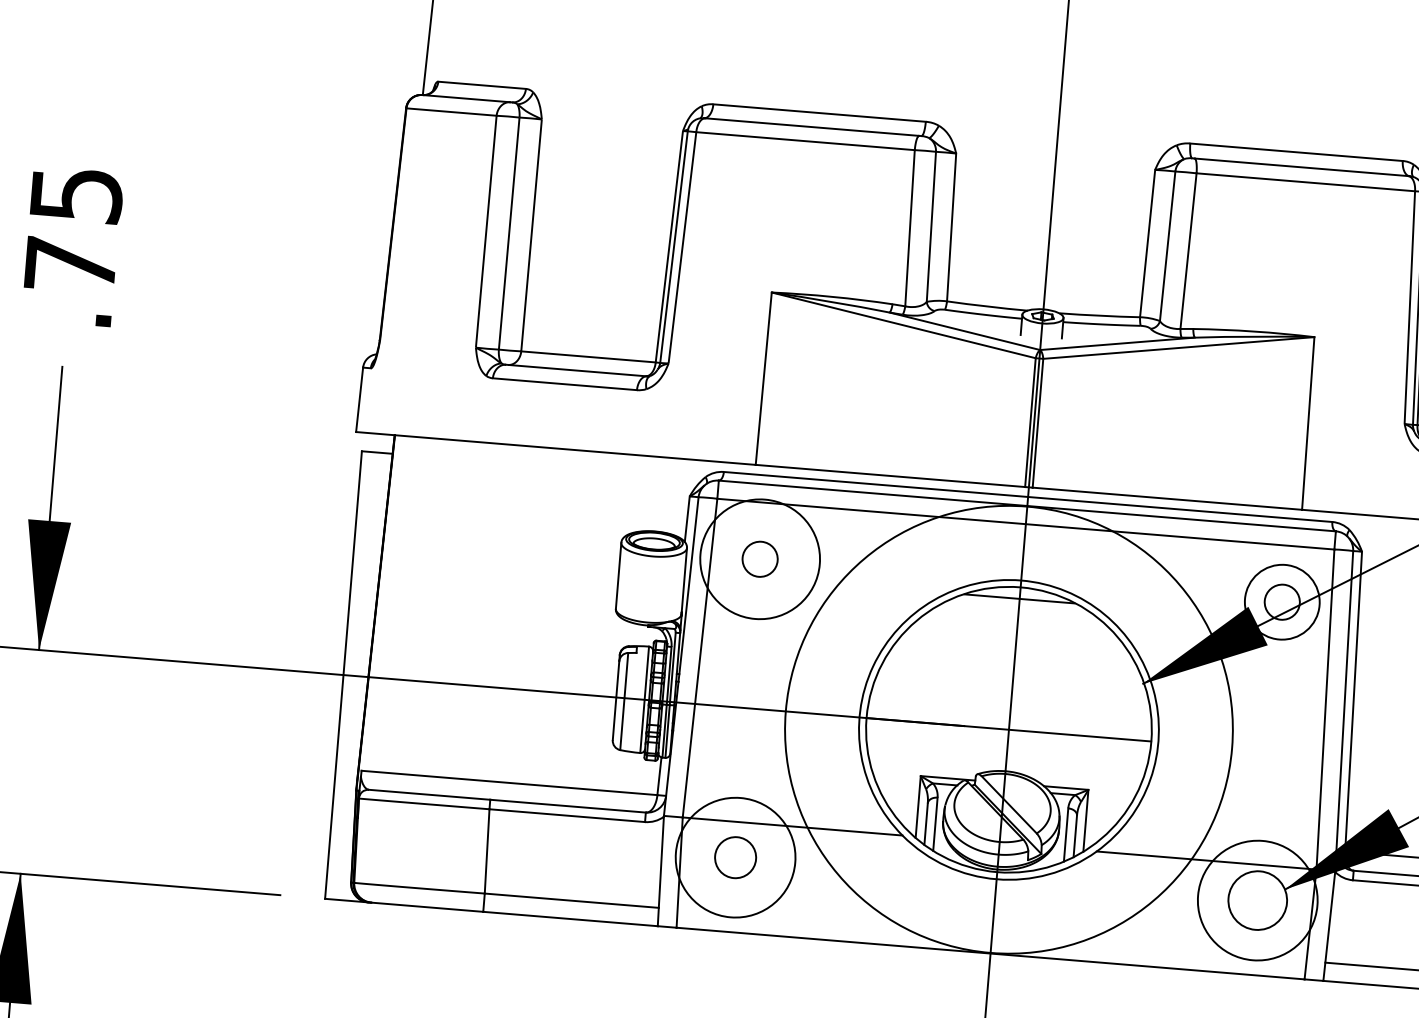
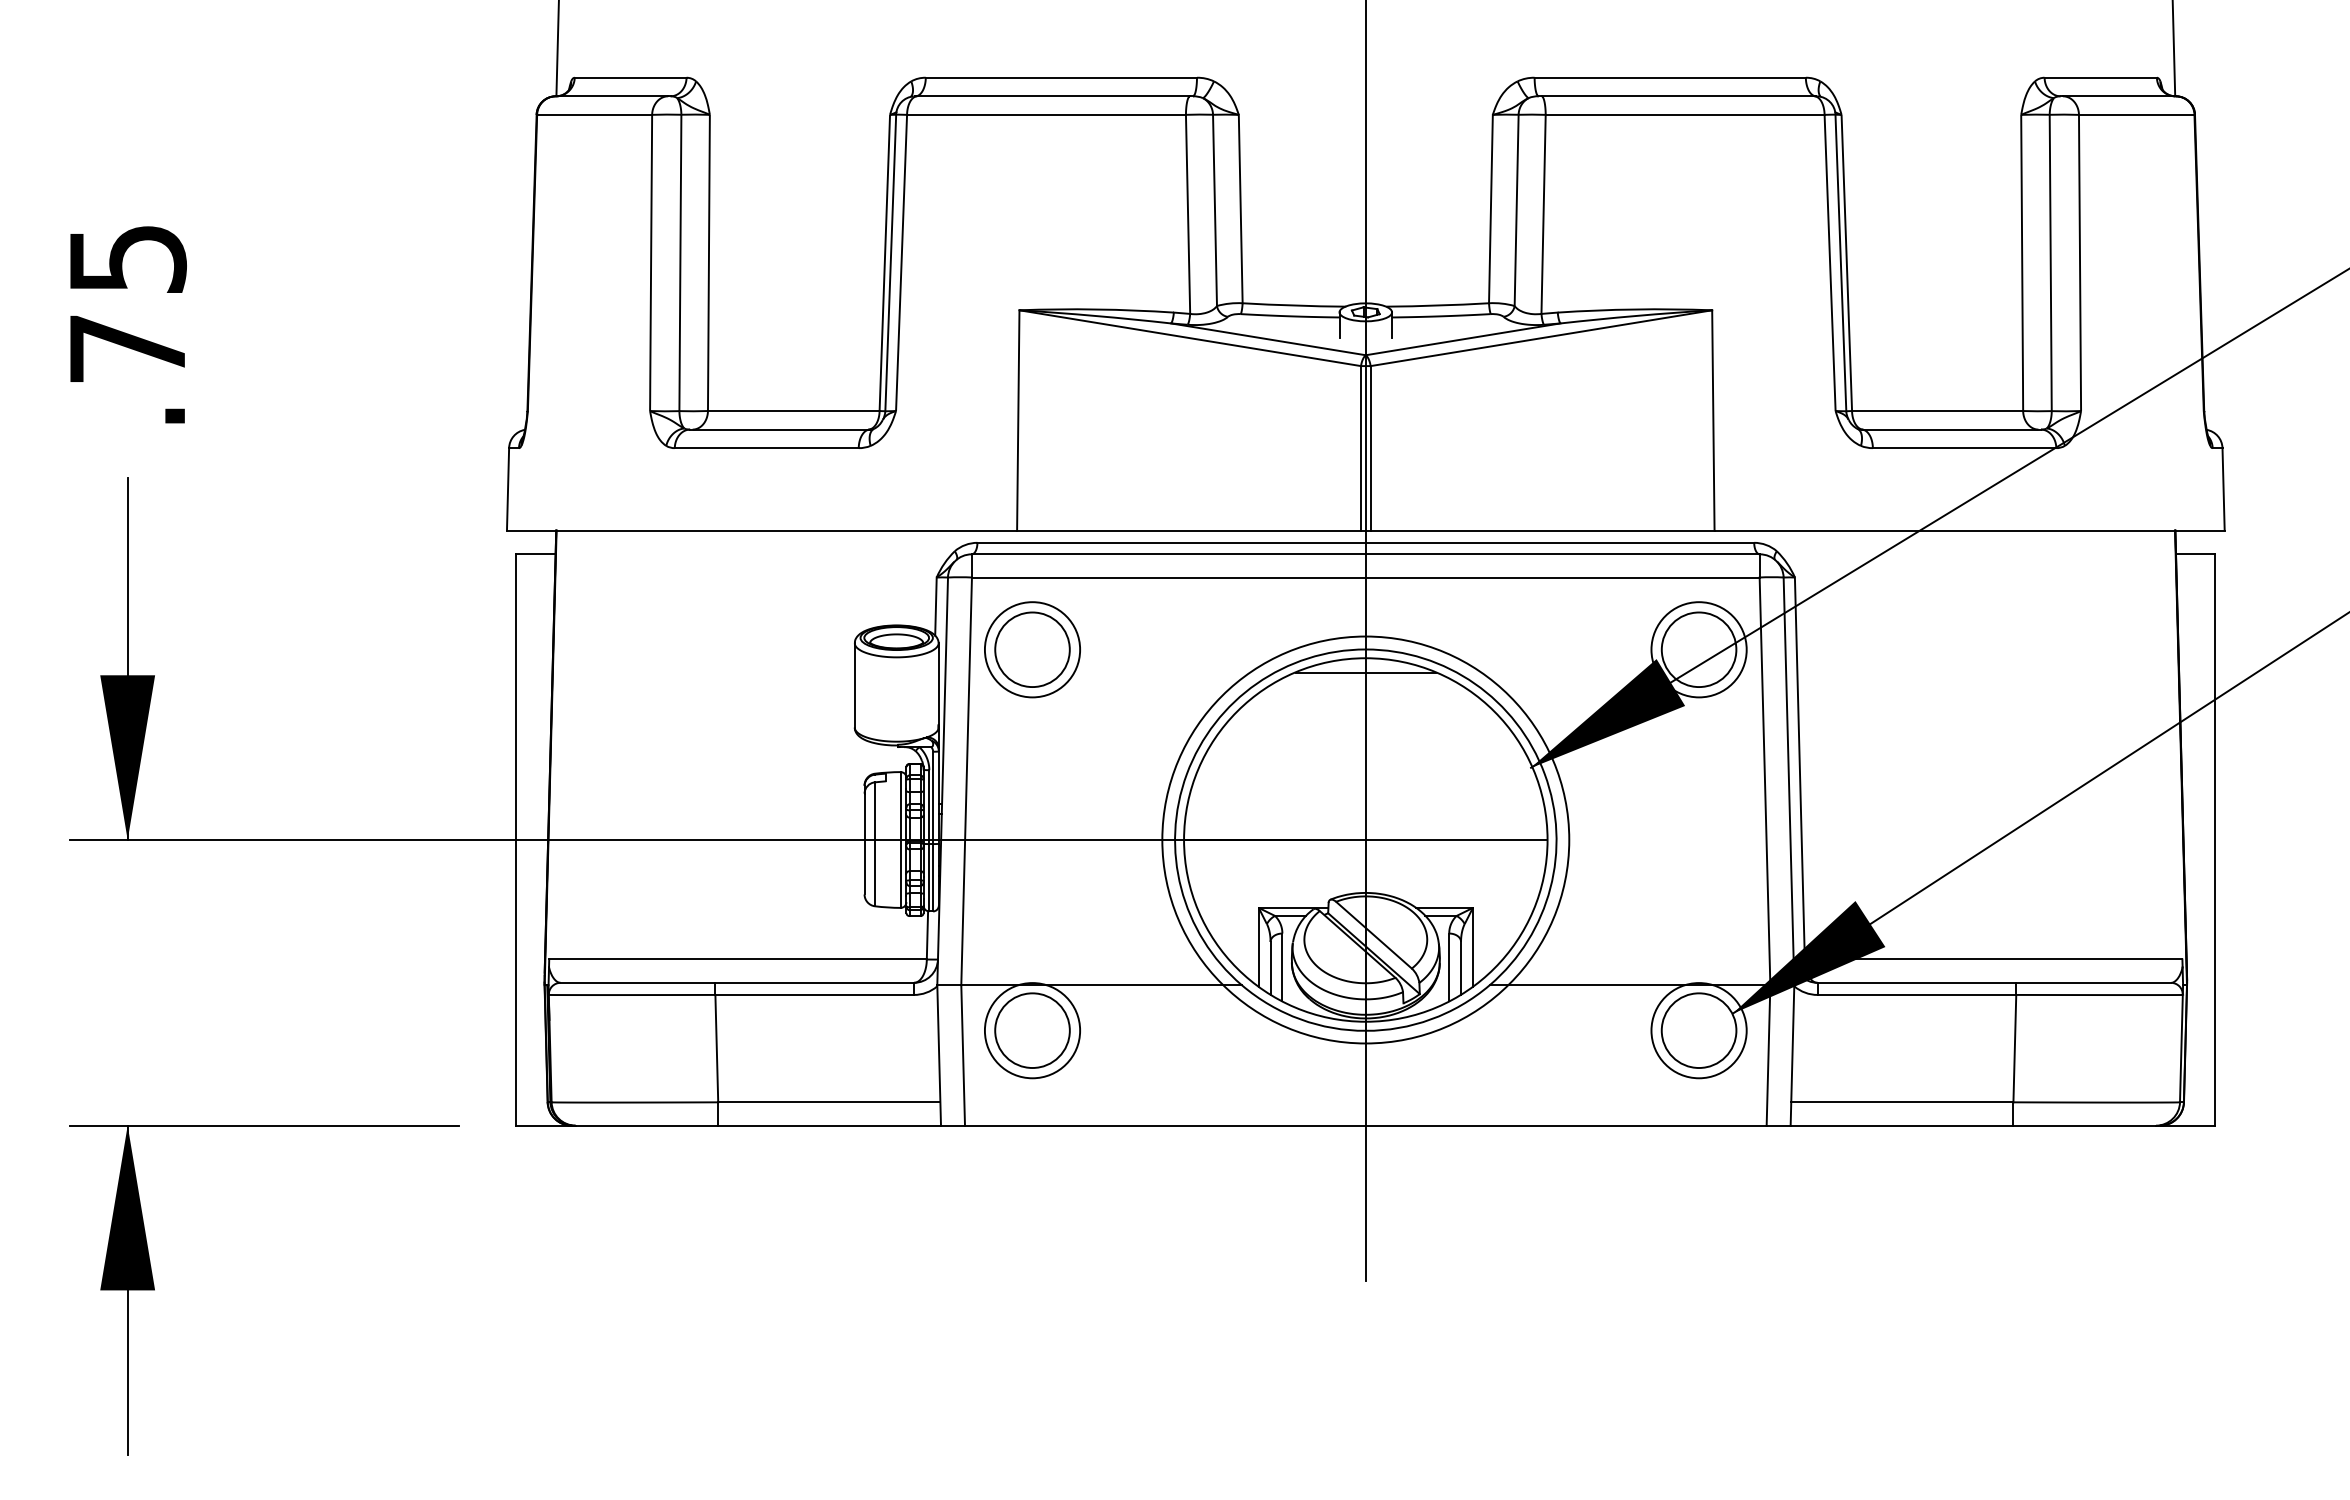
circle: (760, 559) -> (1032, 649), size x0.62
circle: (760, 559) -> (1032, 649), size x1.67
circle: (1281, 601) -> (1698, 649), size x1.67
circle: (1008, 729) -> (1365, 839), size x0.71
circle: (735, 857) -> (1032, 1030), size x0.62
circle: (735, 857) -> (1032, 1030), size x1.43
circle: (1257, 900) -> (1698, 1030), size x0.62

